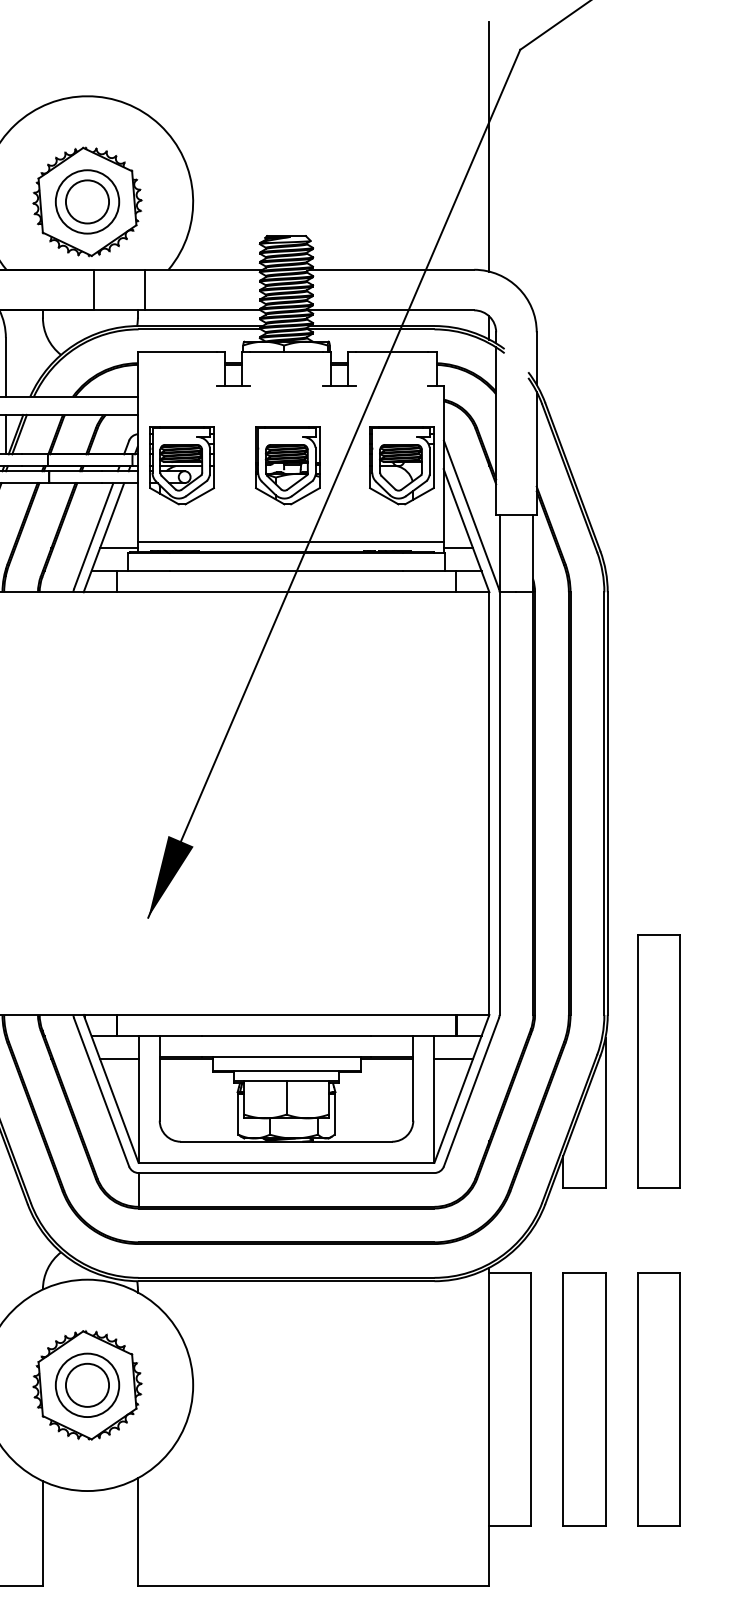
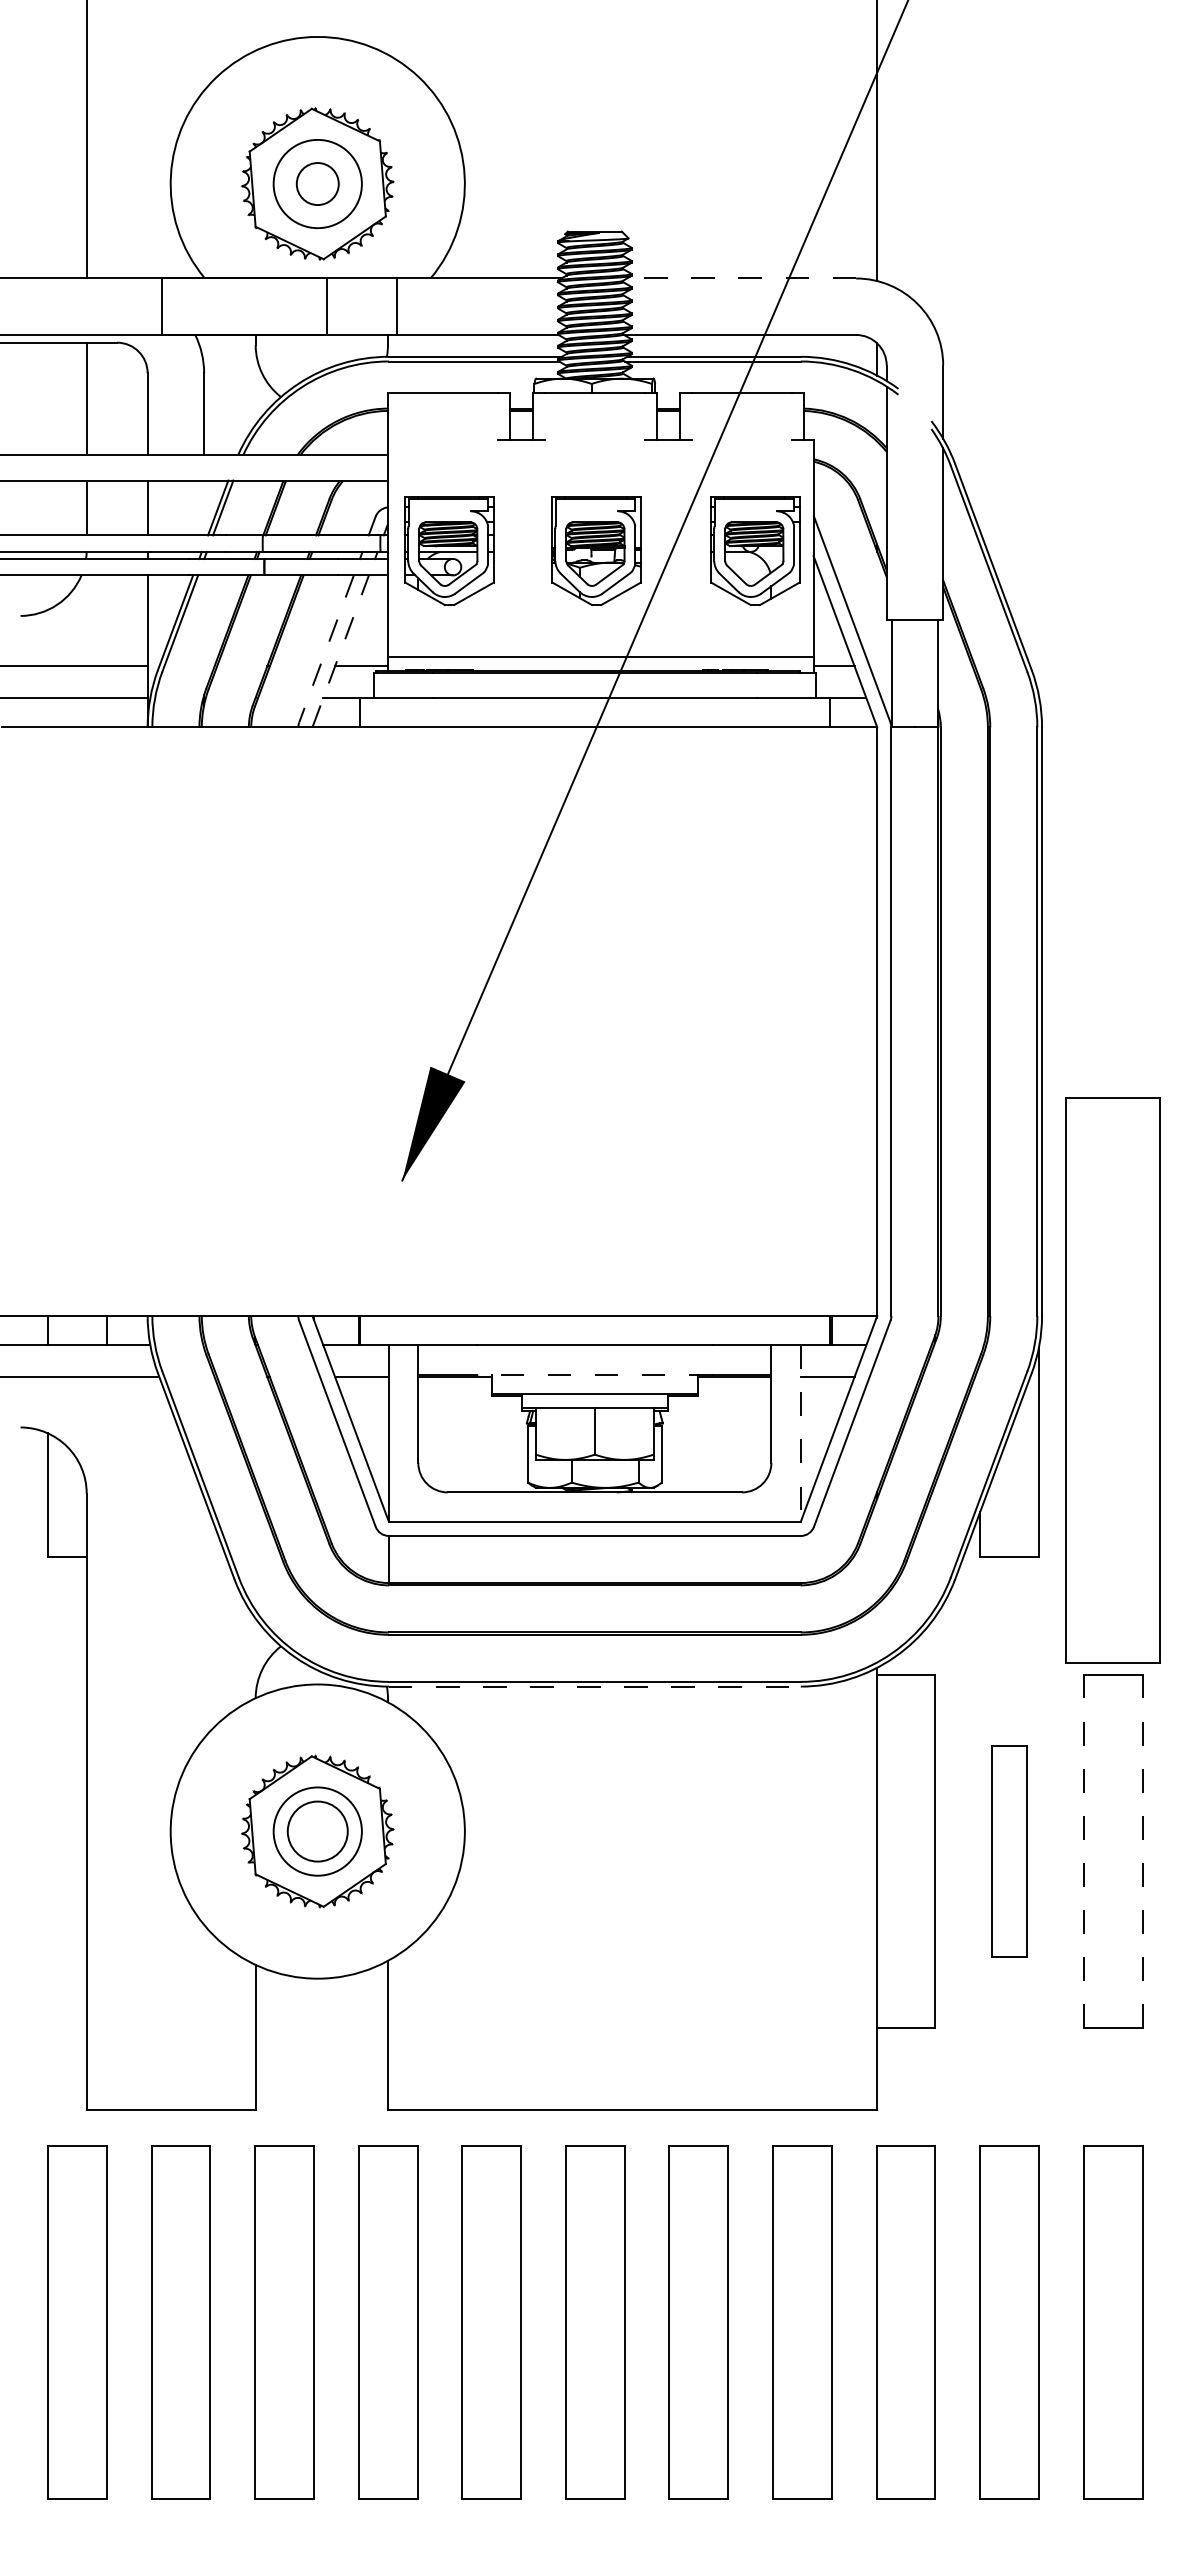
circle: (87, 202) -> (317, 184), size x0.7
line: (391, 269) -> (741, 278), solid -> dashed
line: (6, 434) -> (204, 507), removed
line: (93, 536) -> (326, 649), solid -> dashed
line: (103, 537) -> (340, 651), solid -> dashed
line: (286, 1057) -> (594, 1374), solid -> dashed
part: (659, 1061) -> (1113, 1380), size x1.6
line: (434, 1100) -> (800, 1434), solid -> dashed
line: (286, 1281) -> (594, 1686), solid -> dashed
part: (584, 1399) -> (1009, 1851), size x0.6
line: (637, 1399) -> (1083, 1851), solid -> dashed
line: (679, 1399) -> (1142, 1851), solid -> dashed

